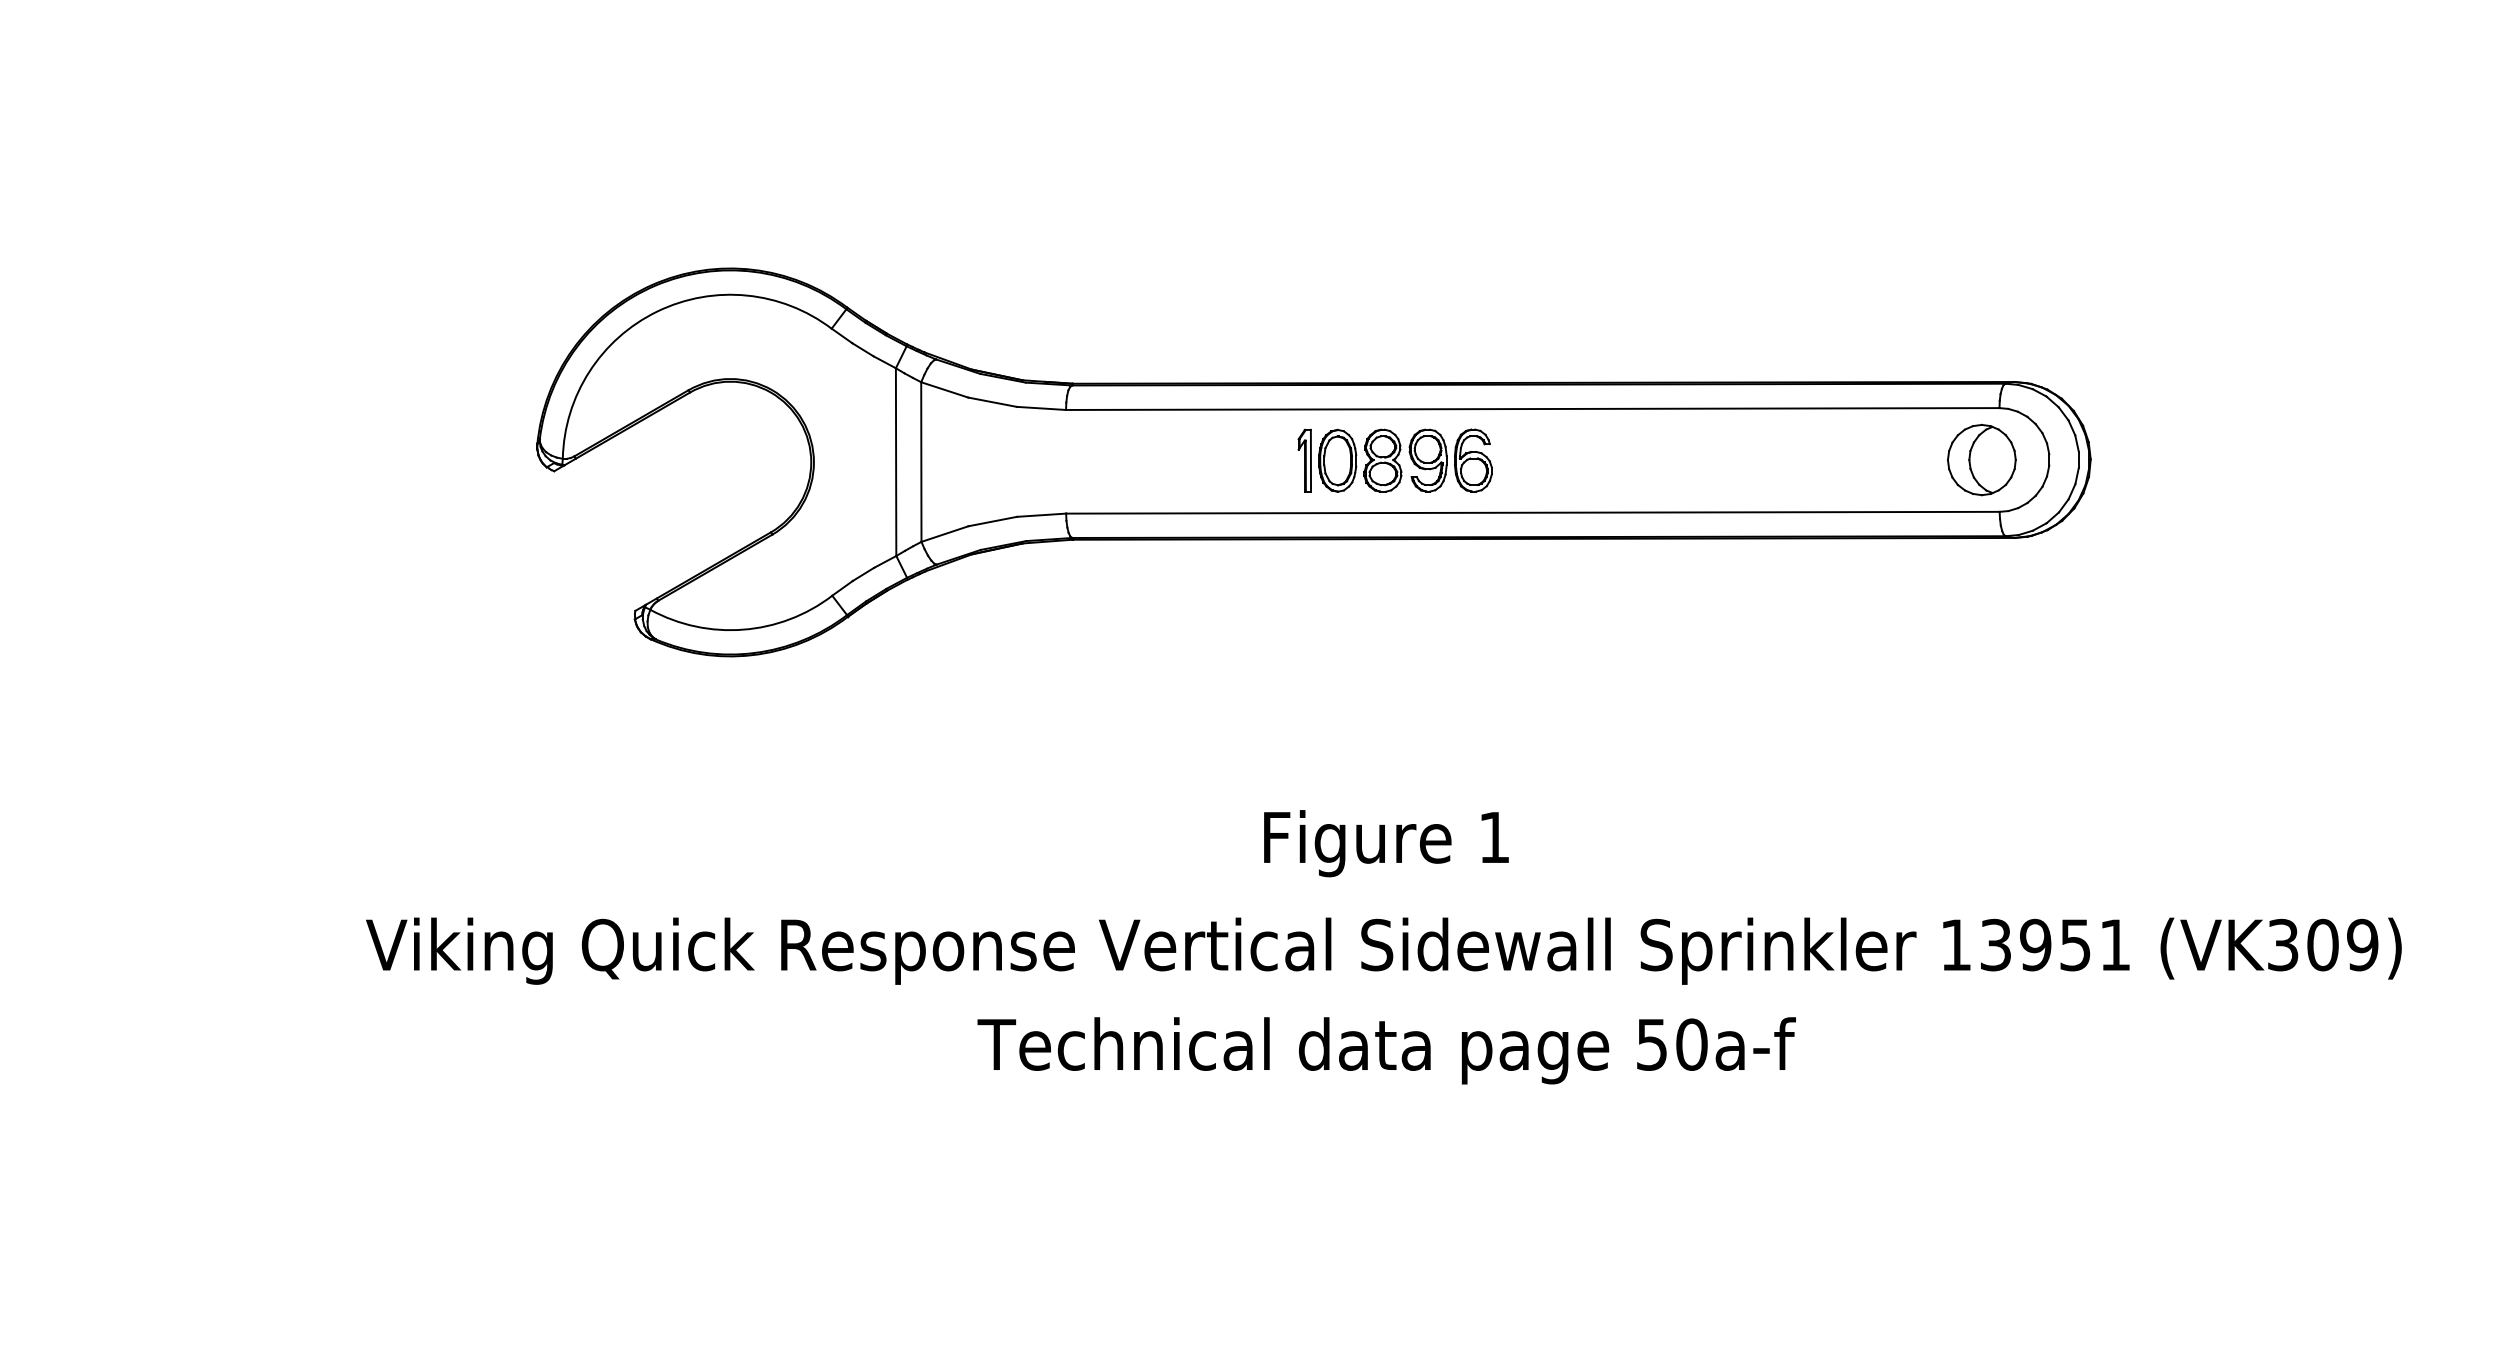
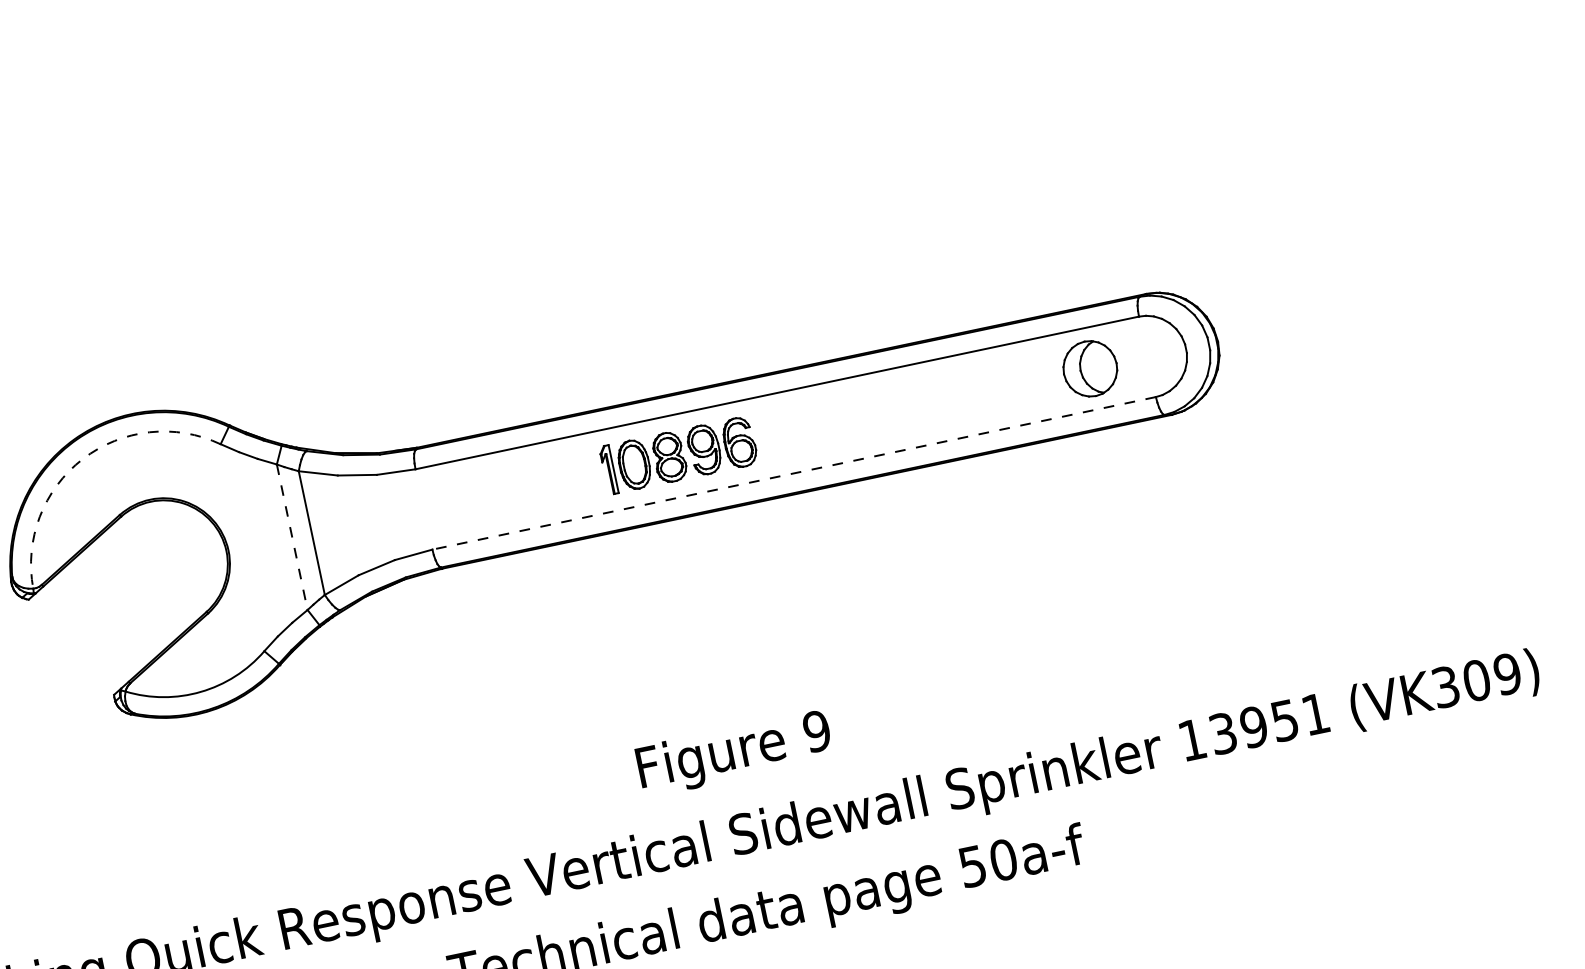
arc: (657, 311) -> (82, 459), solid -> dashed
part: (1981, 460) -> (1090, 369), moved
line: (896, 462) -> (292, 537), solid -> dashed
line: (1532, 512) -> (793, 473), solid -> dashed
text: (1494, 837) -> (817, 731), 1 -> 9

